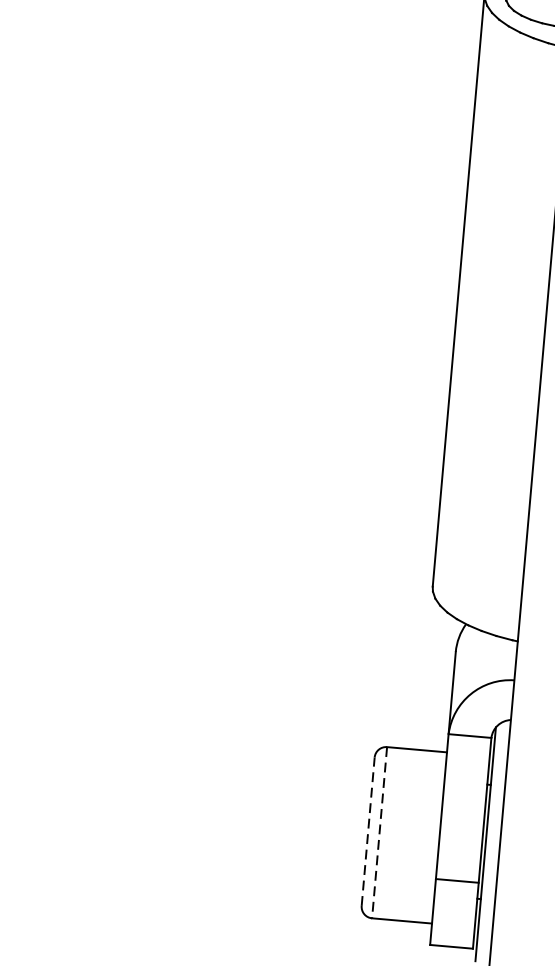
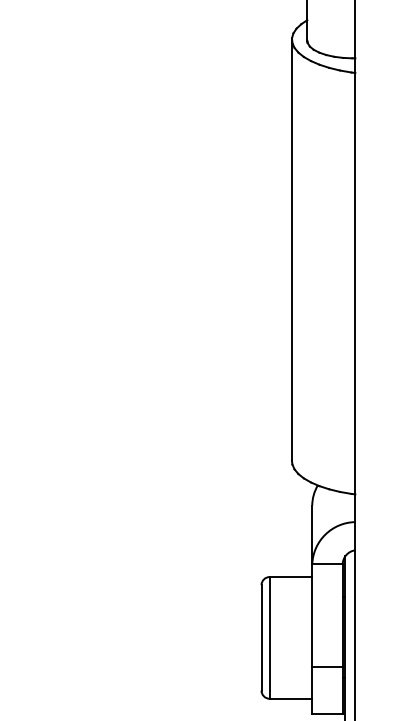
line: (368, 831) -> (261, 637), dashed -> solid
line: (379, 832) -> (269, 637), dashed -> solid

